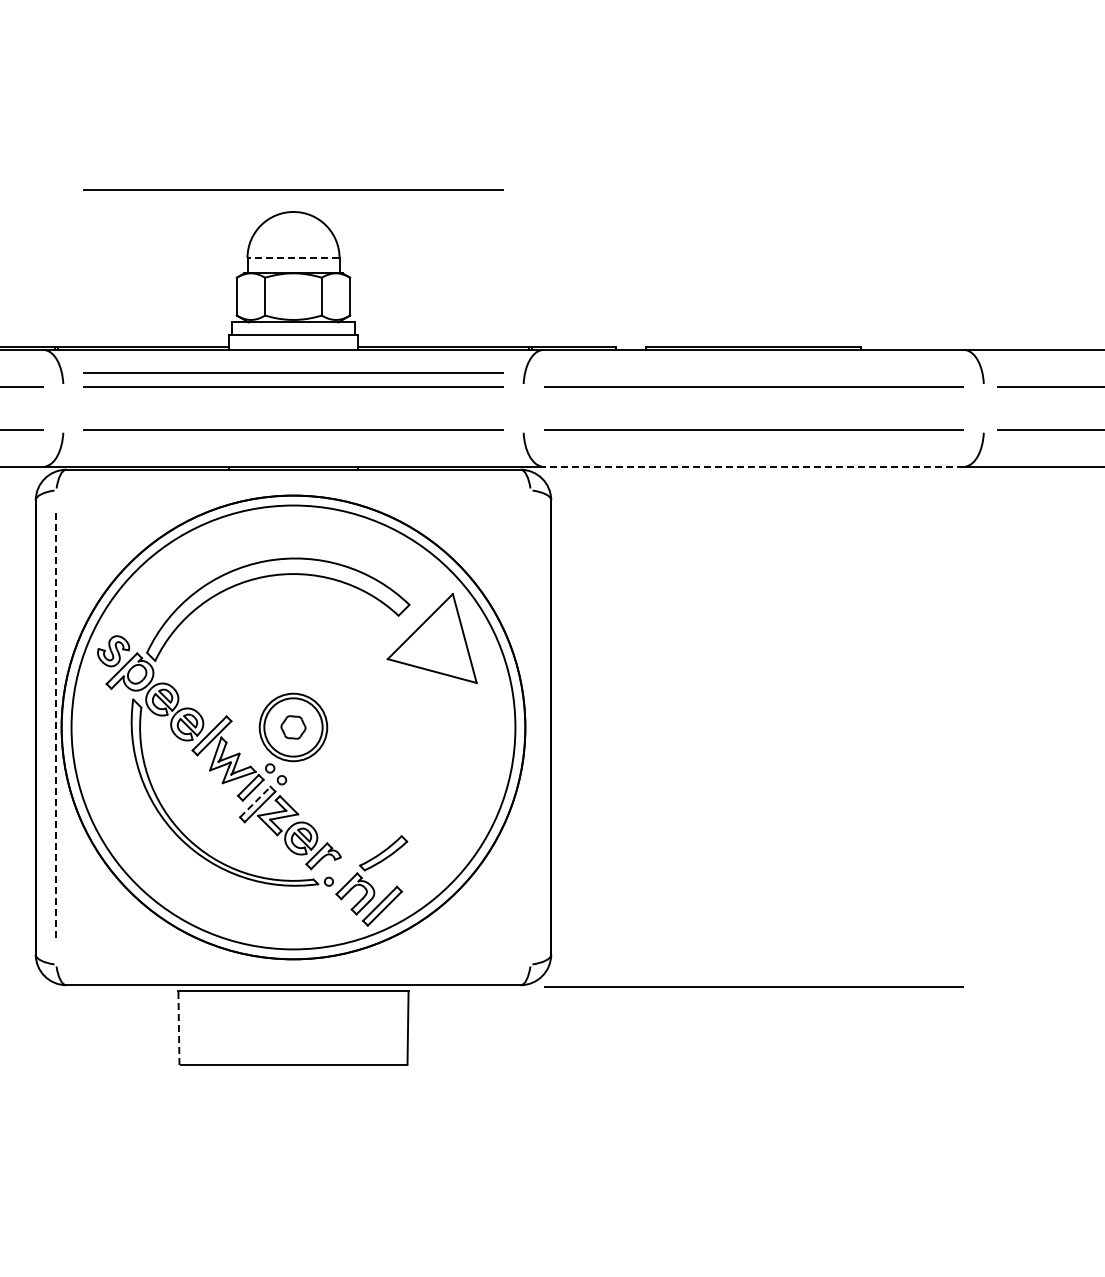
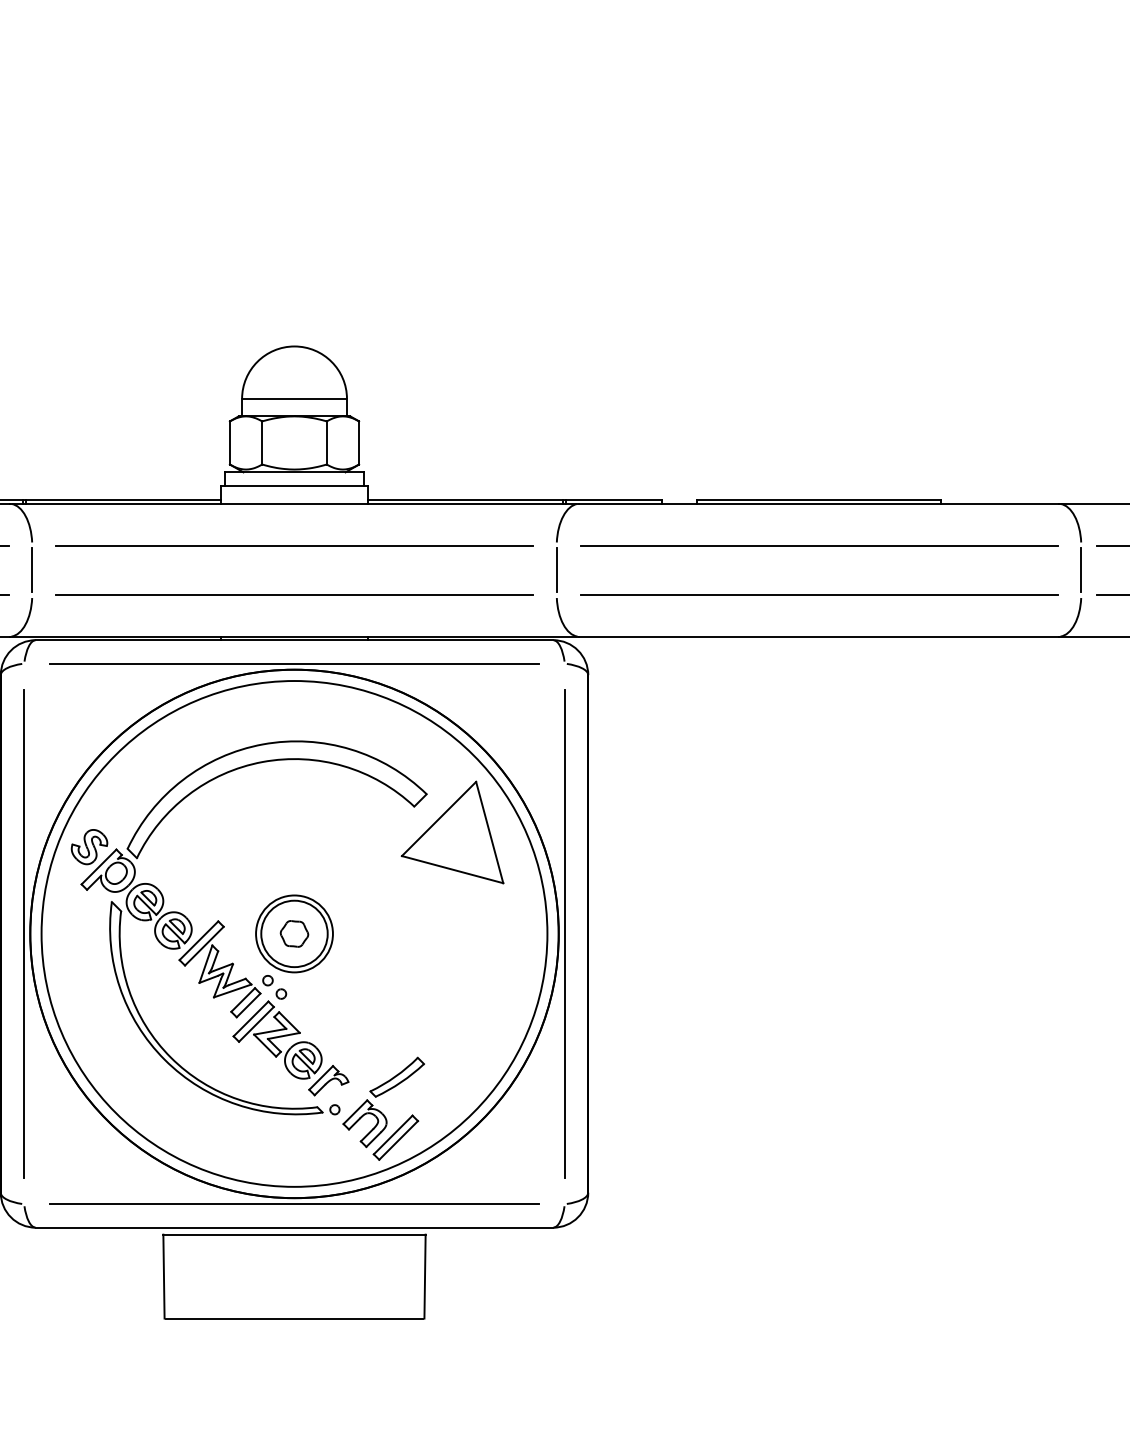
line: (293, 189) -> (294, 320), removed
line: (292, 258) -> (293, 399), dashed -> solid
line: (293, 372) -> (294, 529), removed
line: (63, 408) -> (32, 570), added
line: (523, 408) -> (556, 570), added
line: (983, 408) -> (1080, 570), added
line: (753, 466) -> (818, 636), dashed -> solid
line: (293, 490) -> (294, 663), added
line: (56, 727) -> (24, 933), dashed -> solid
line: (530, 727) -> (564, 933), added
line: (255, 802) -> (251, 1019), dashed -> solid
line: (293, 964) -> (294, 1204), added
line: (753, 986) -> (818, 1229), removed
line: (178, 1028) -> (163, 1276), dashed -> solid

